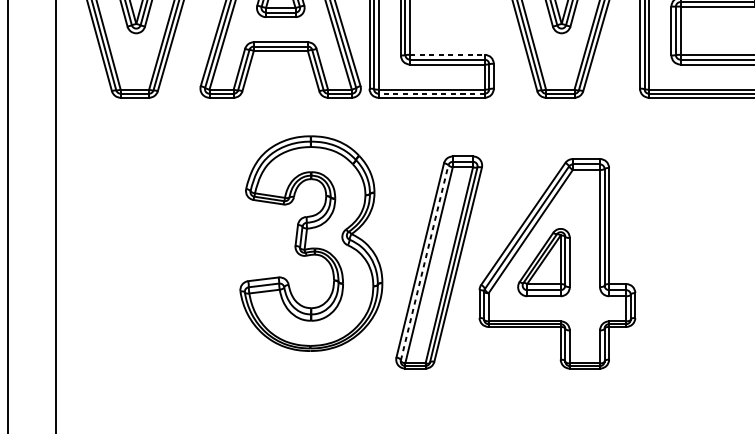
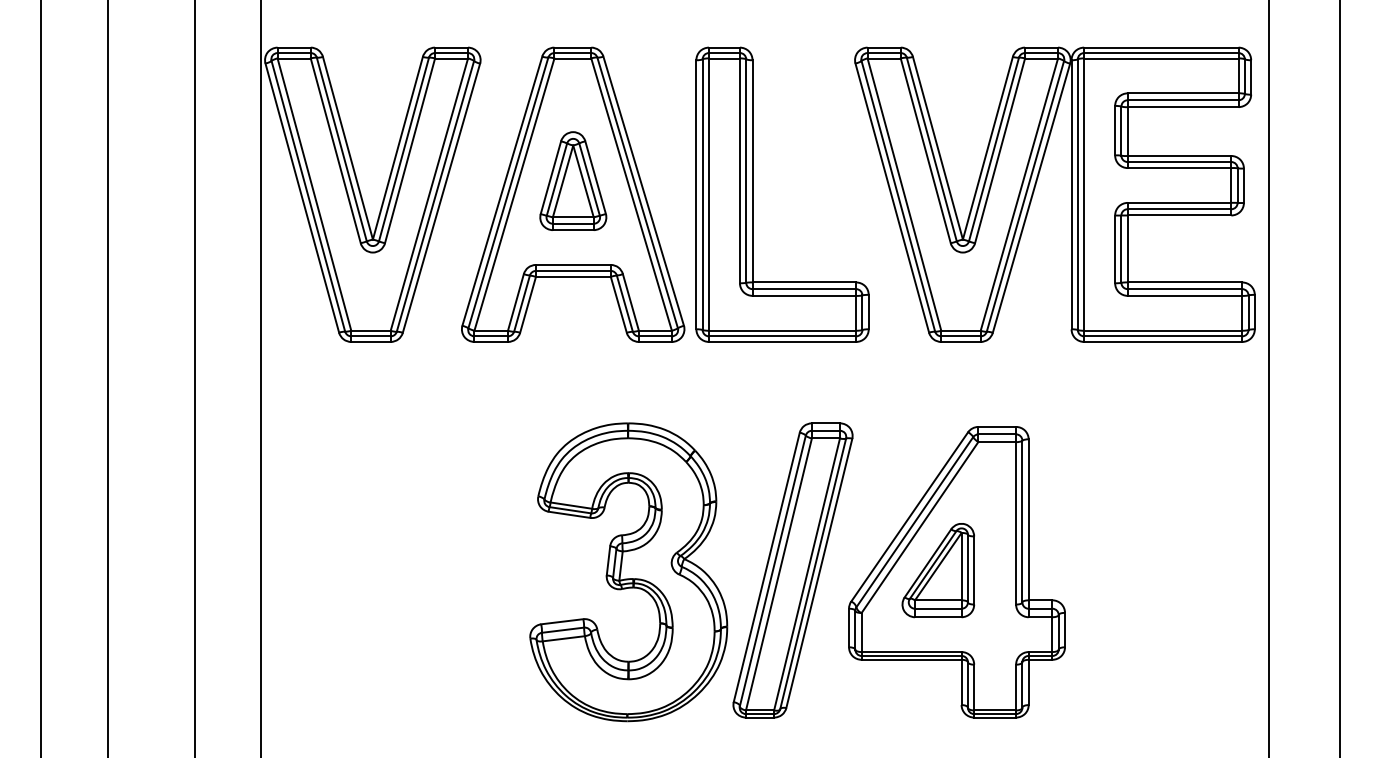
line: (447, 54) -> (804, 282), dashed -> solid
line: (431, 93) -> (782, 336), dashed -> solid
part: (311, 243) -> (628, 572), moved
line: (424, 262) -> (772, 570), dashed -> solid

